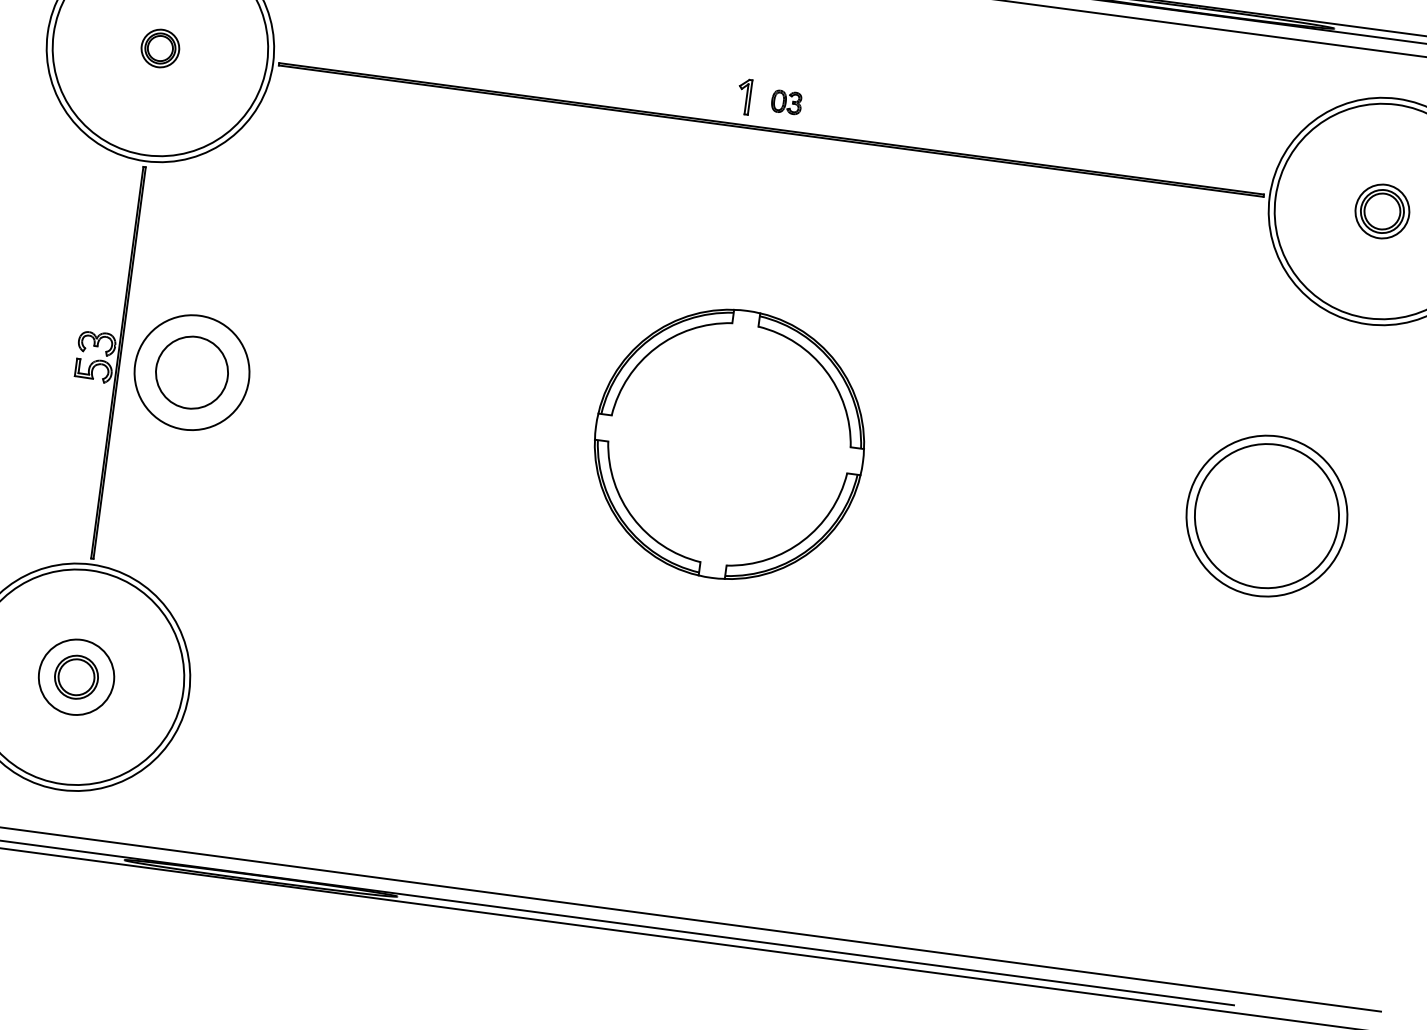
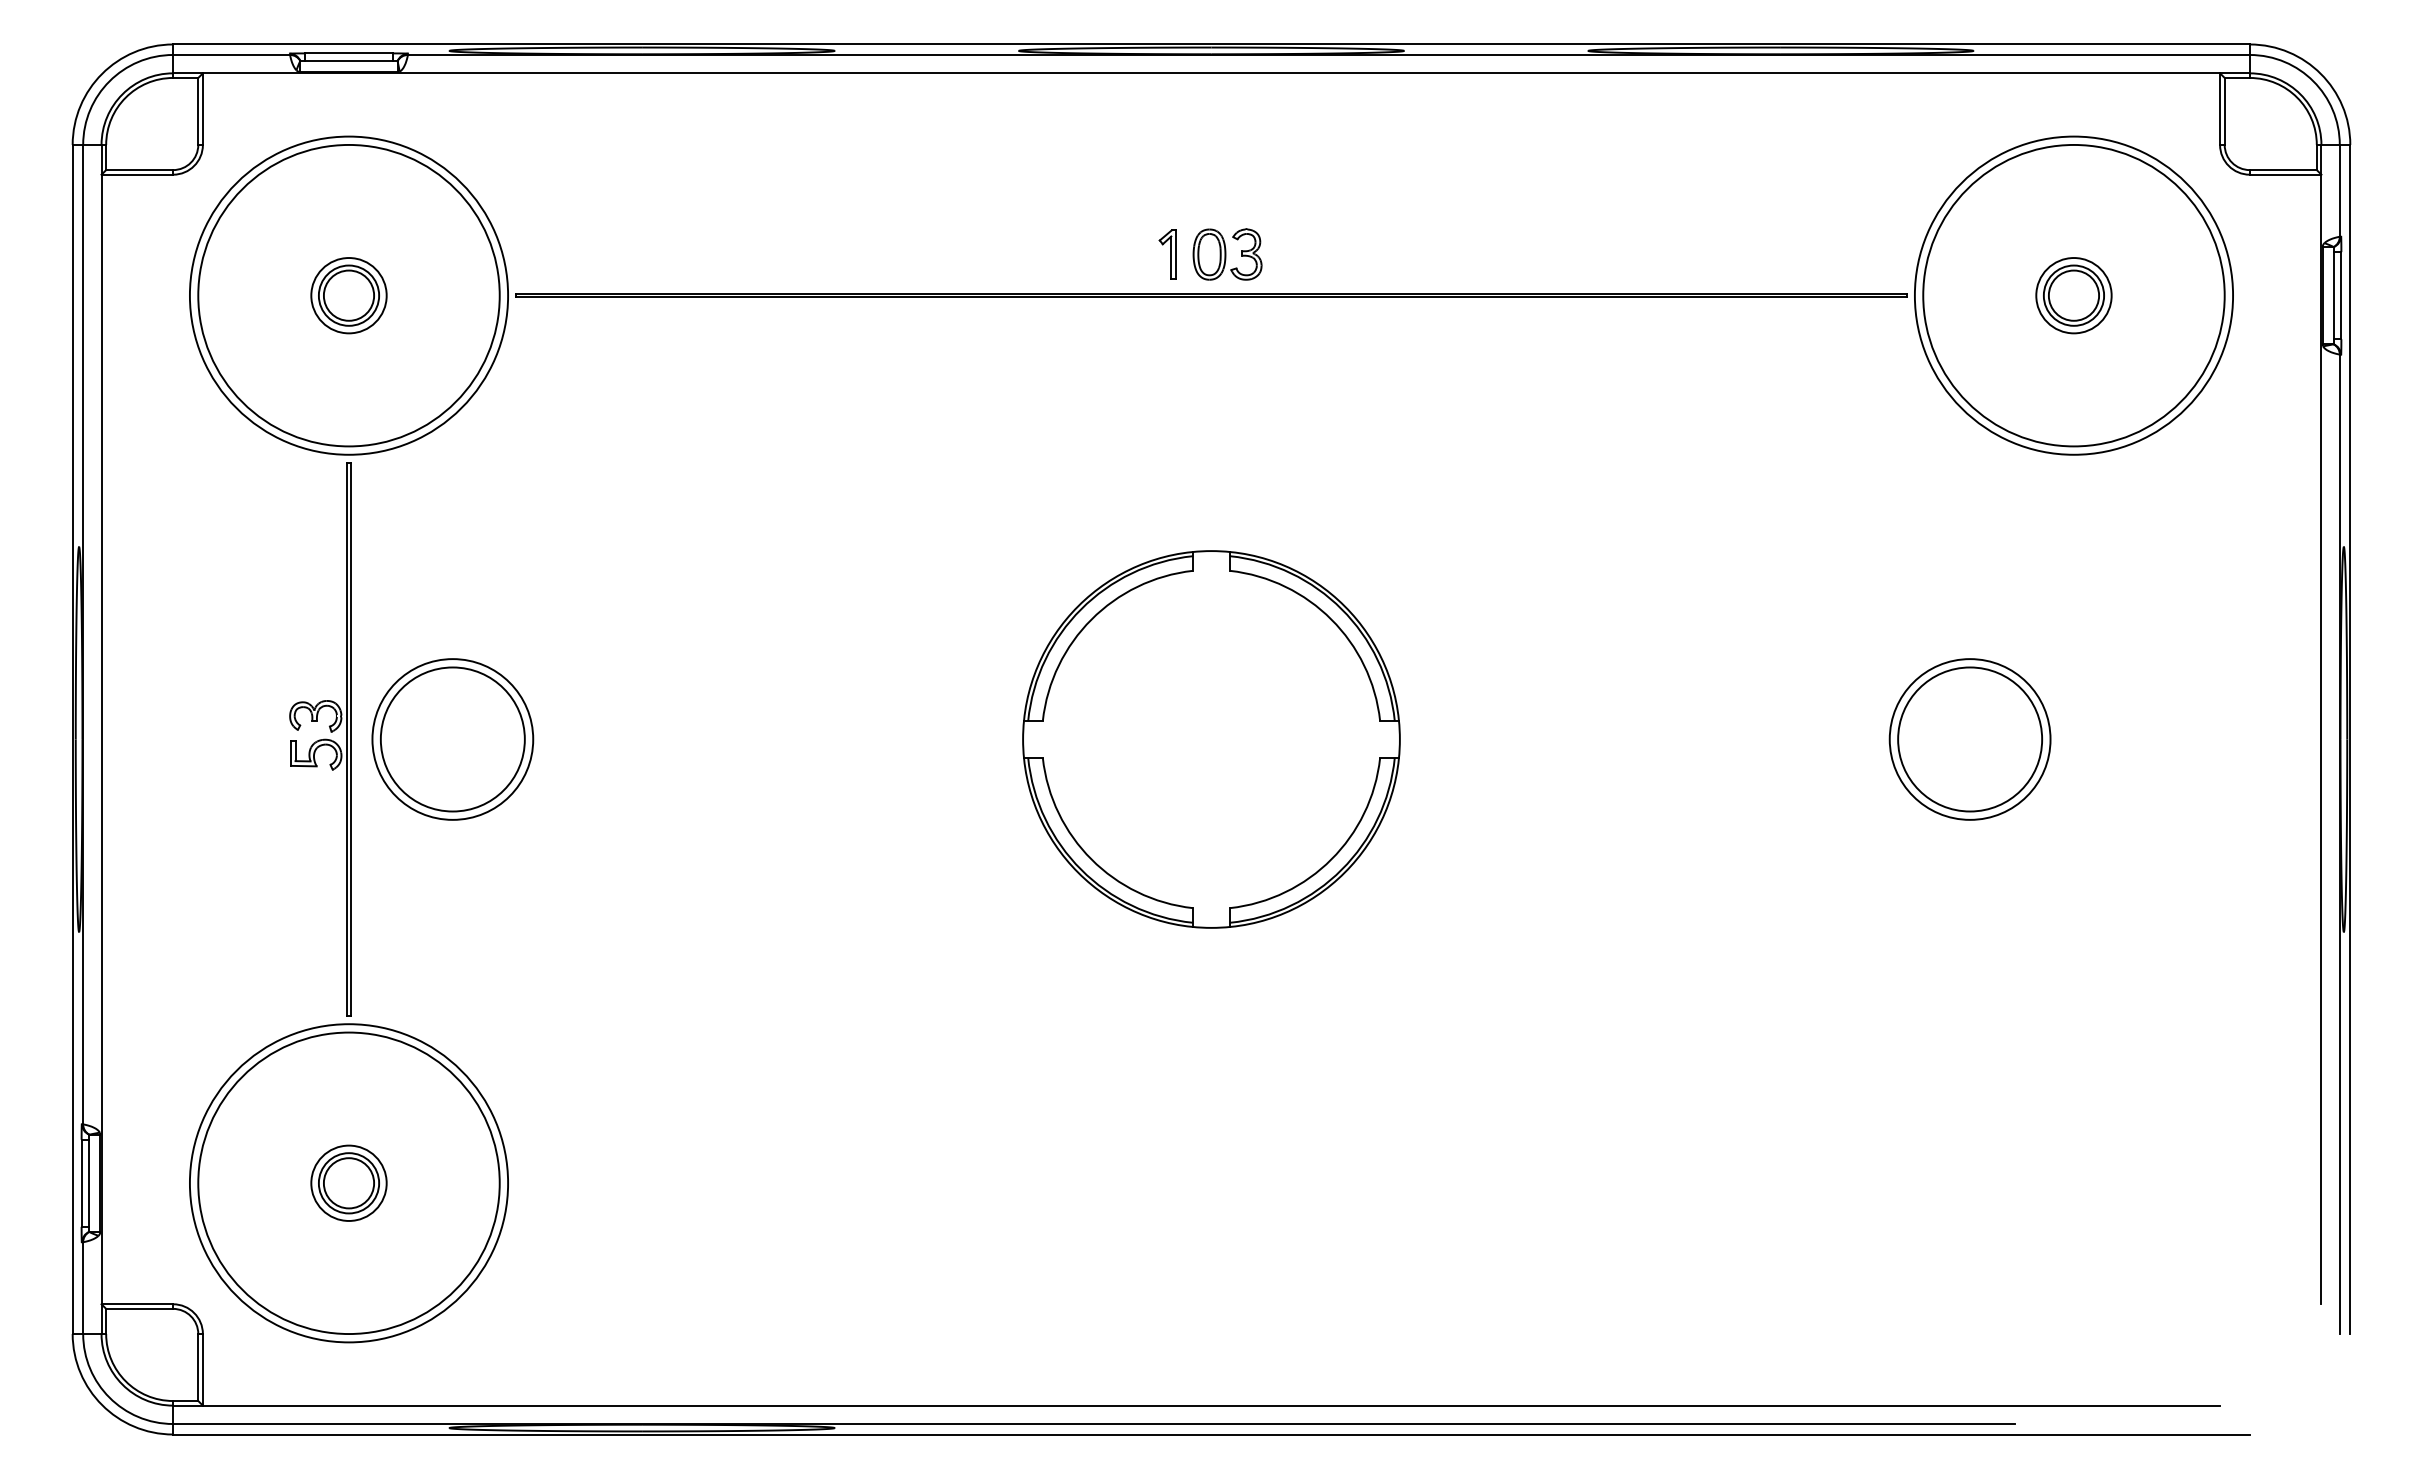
part: (160, 48) -> (348, 295), size x1.43
part: (786, 102) -> (1227, 254), size x1.67
circle: (191, 372) -> (452, 739), size x1.43
part: (1266, 516) -> (1969, 739), size x0.71
circle: (76, 676) -> (348, 1182), size x0.71

